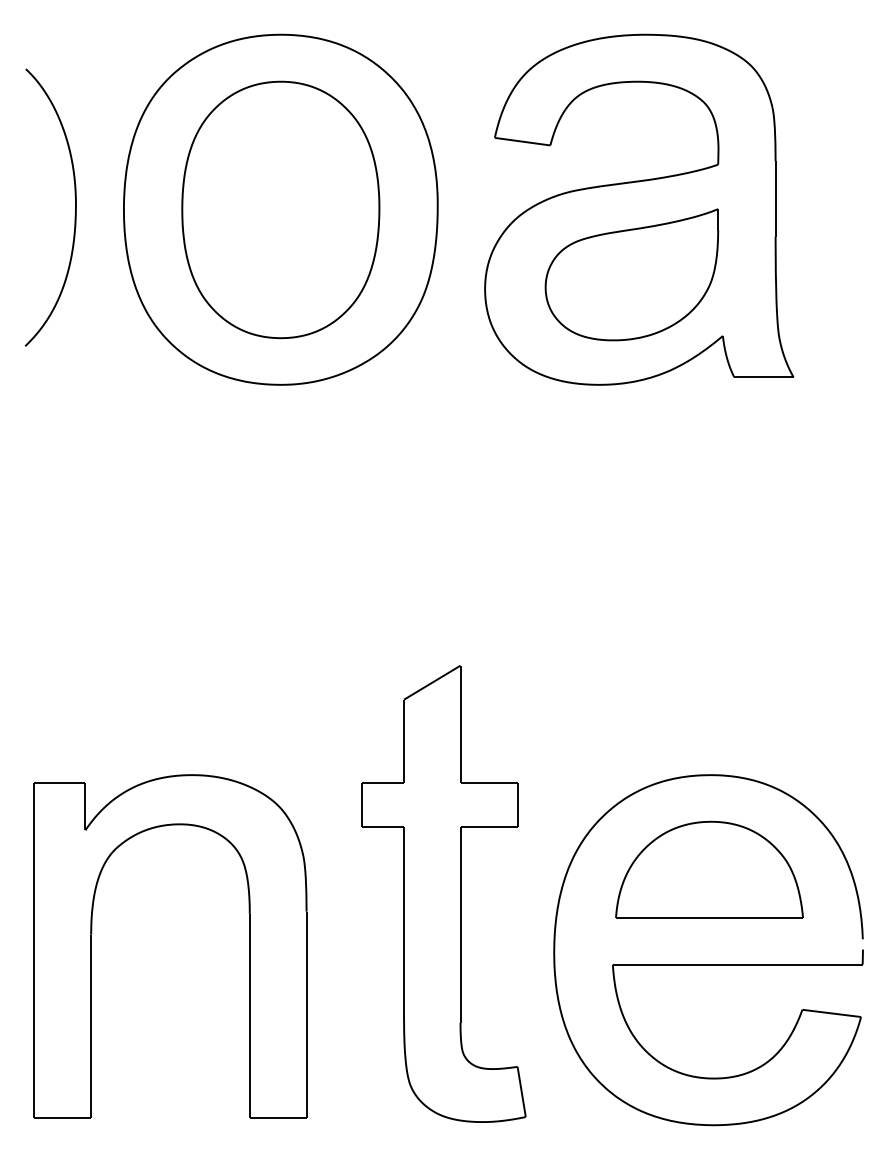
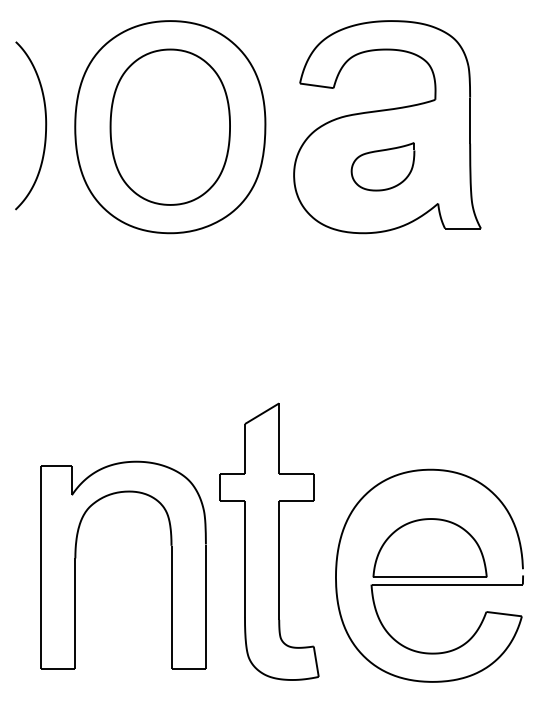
part: (630, 274) -> (382, 166), size x0.6
part: (708, 868) -> (429, 547), moved
part: (93, 934) -> (76, 558), moved

